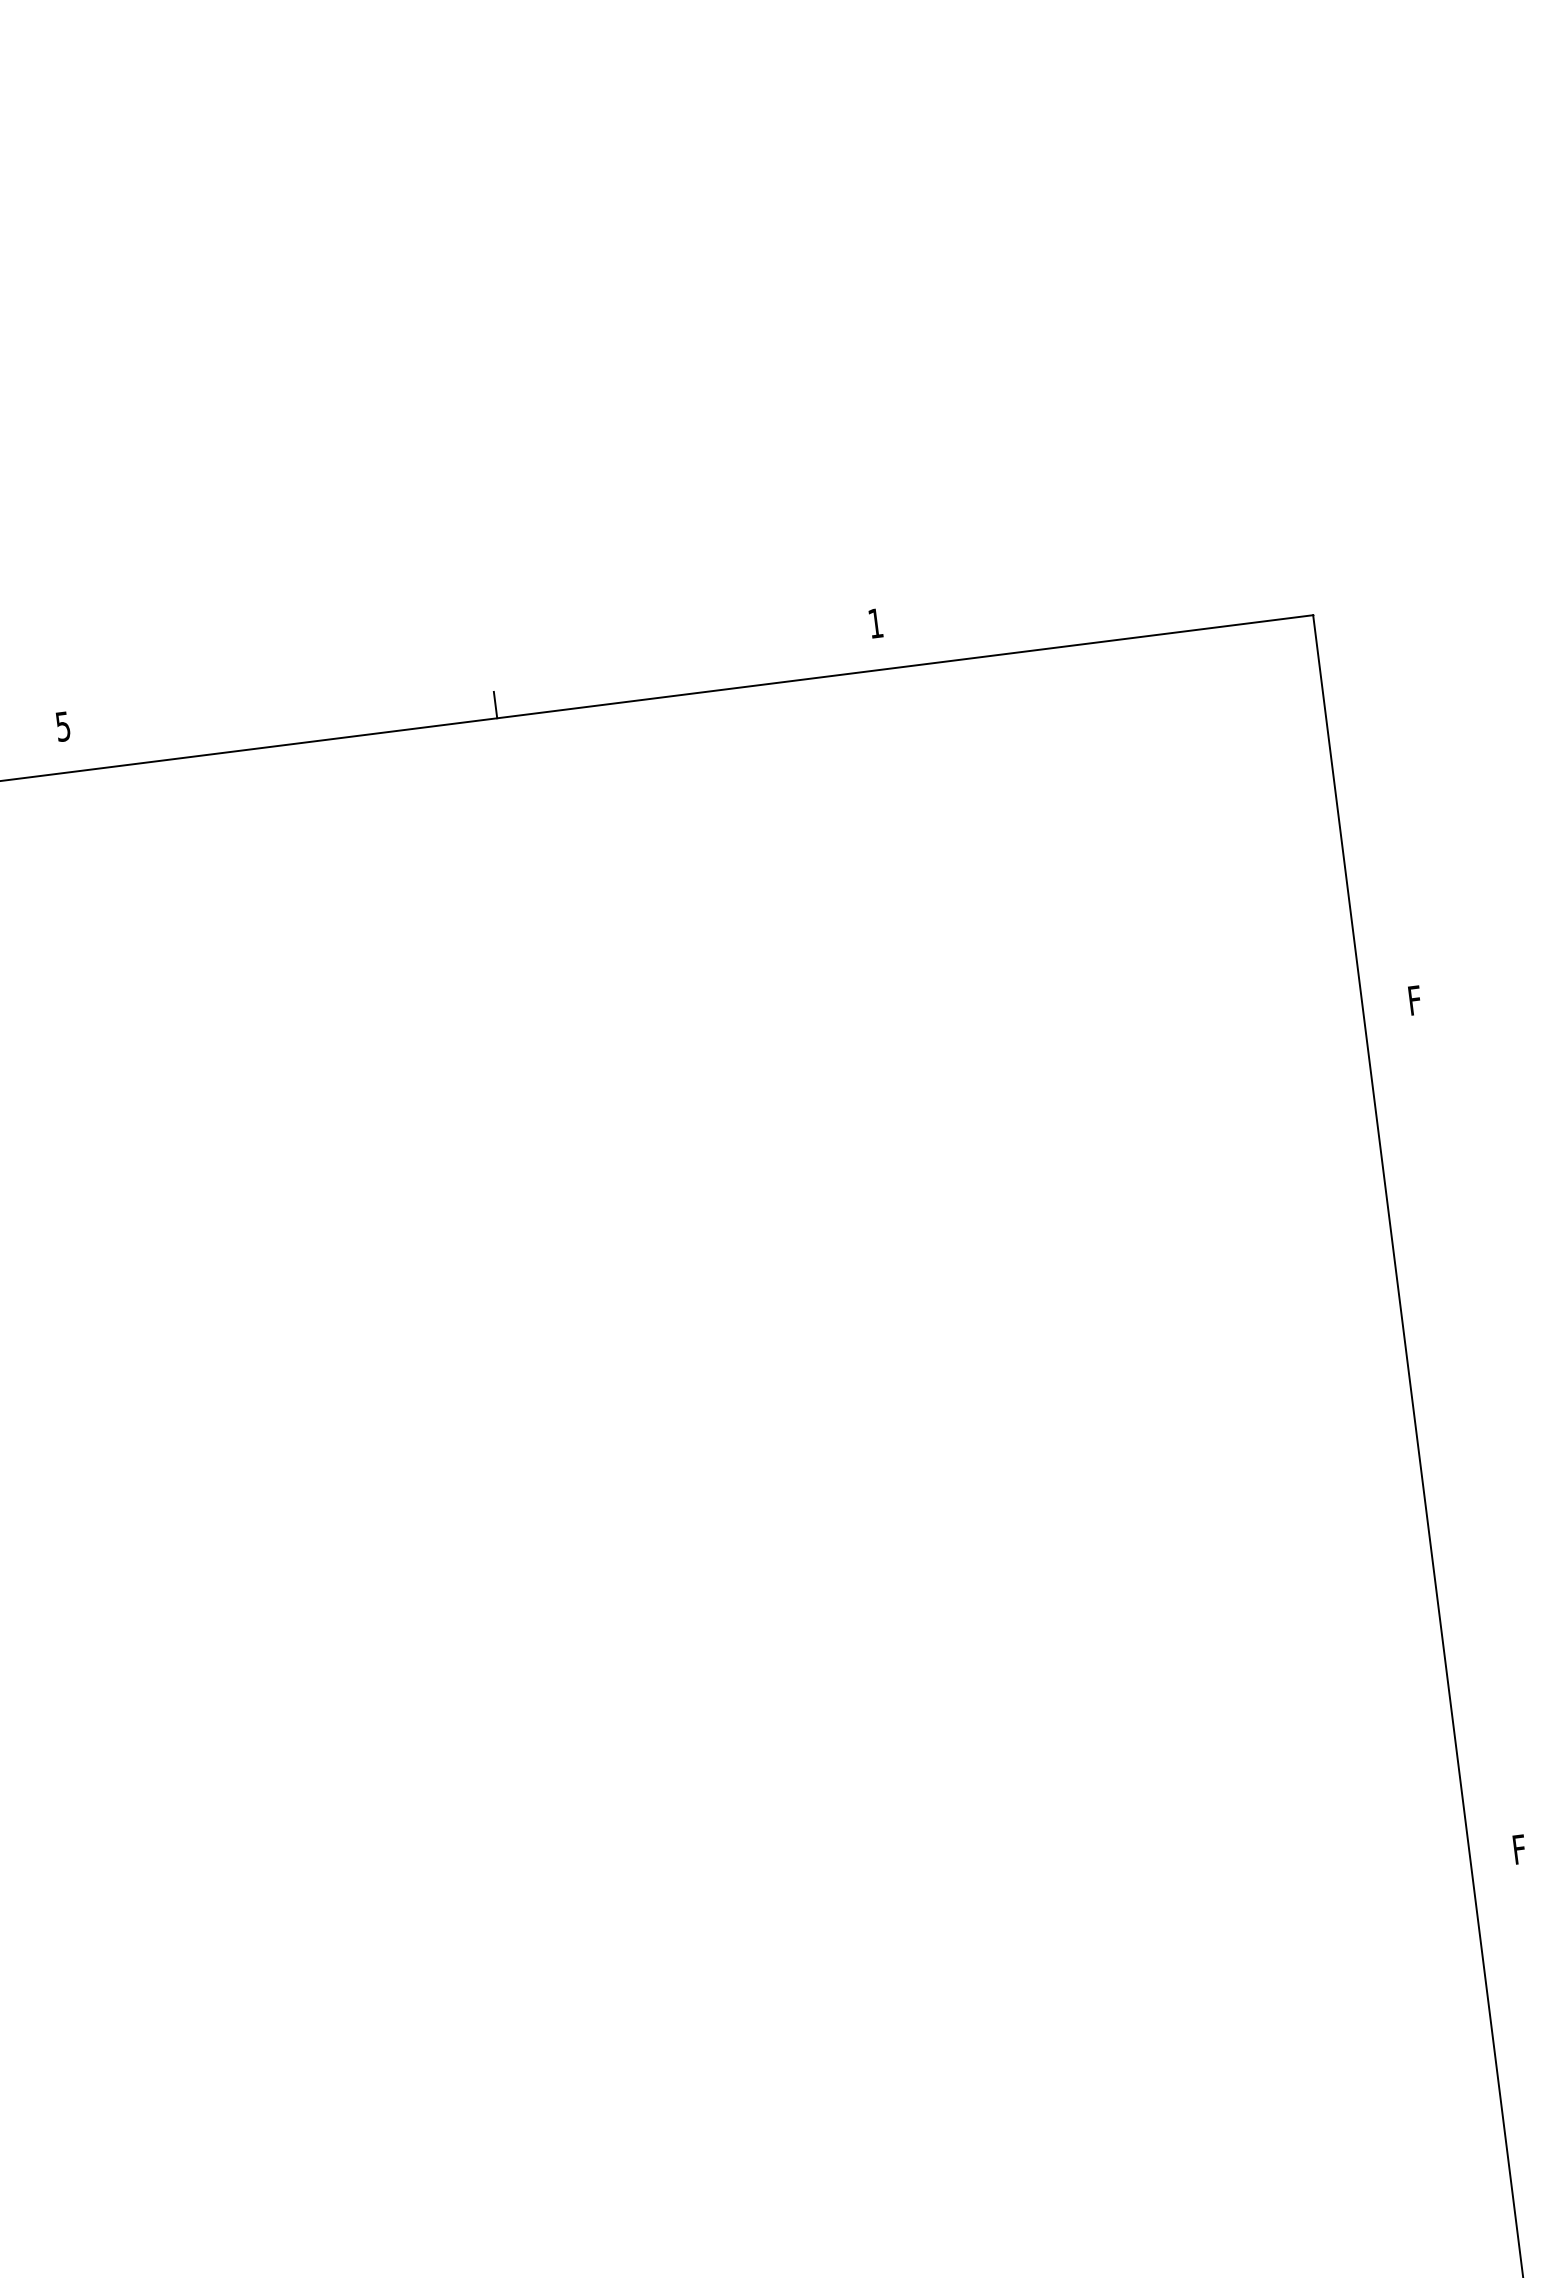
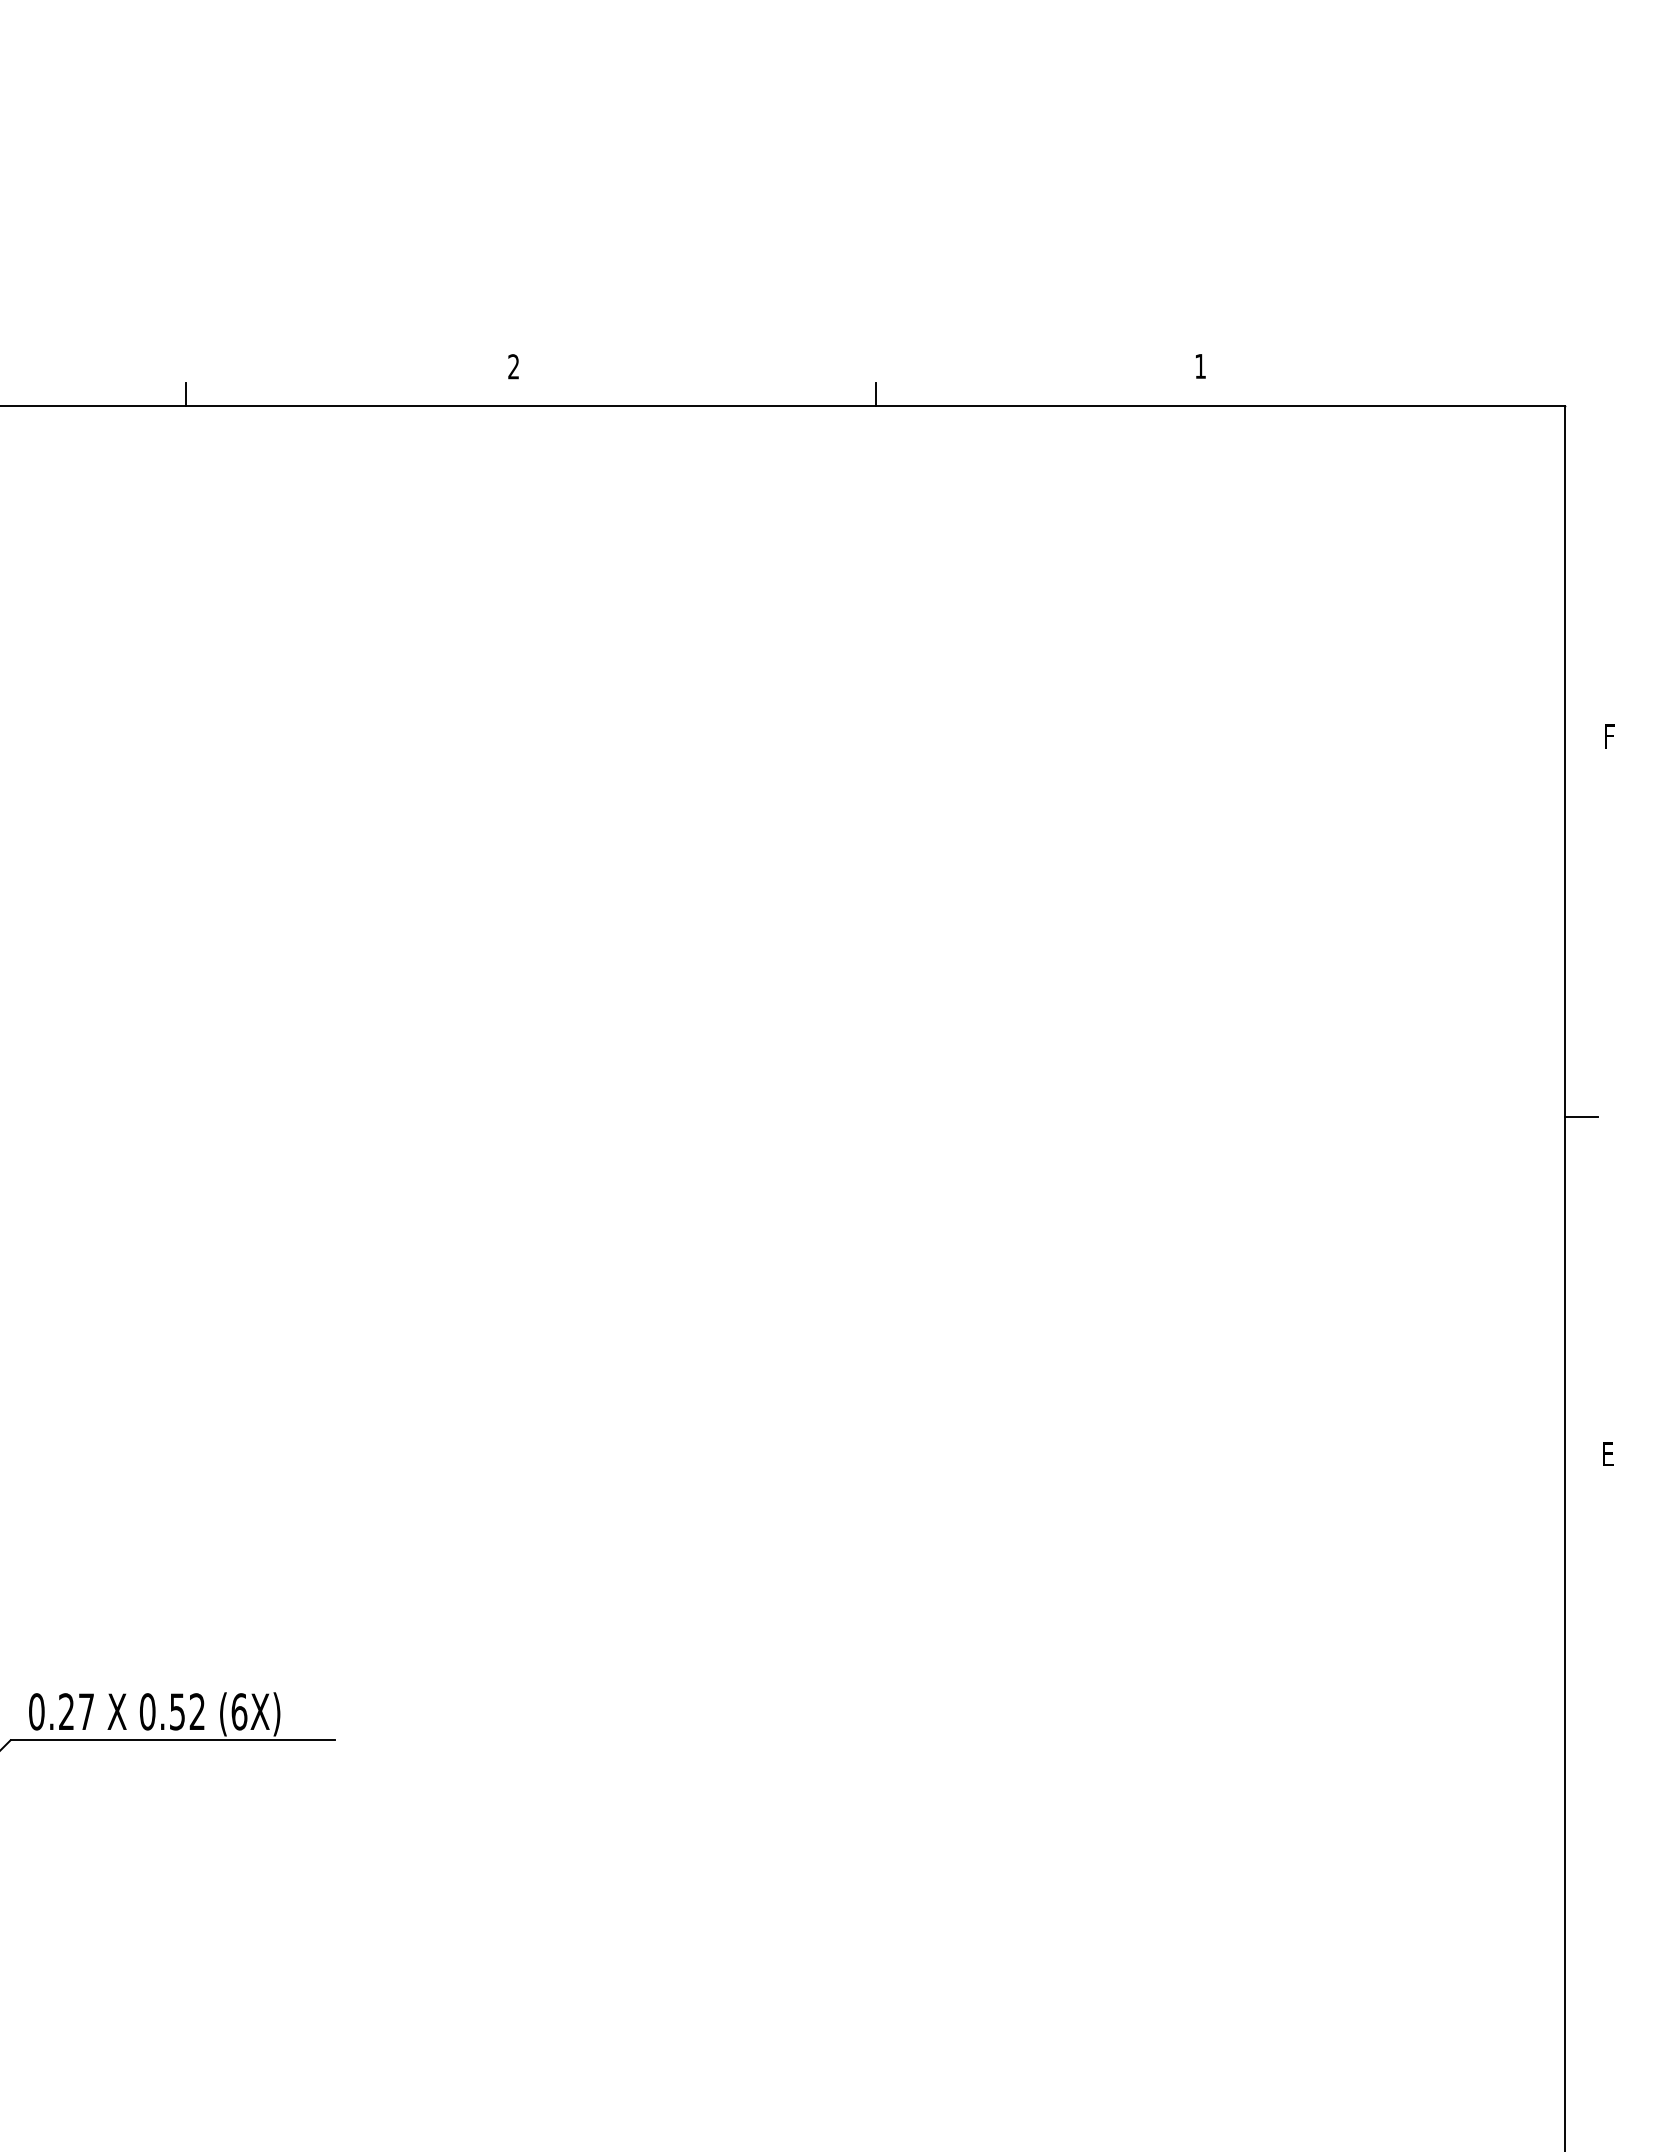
text: (62, 726) -> (513, 366), 5 -> 2
line: (1438, 1455) -> (1581, 1117), added
text: (1522, 1848) -> (1609, 1453), F -> E

